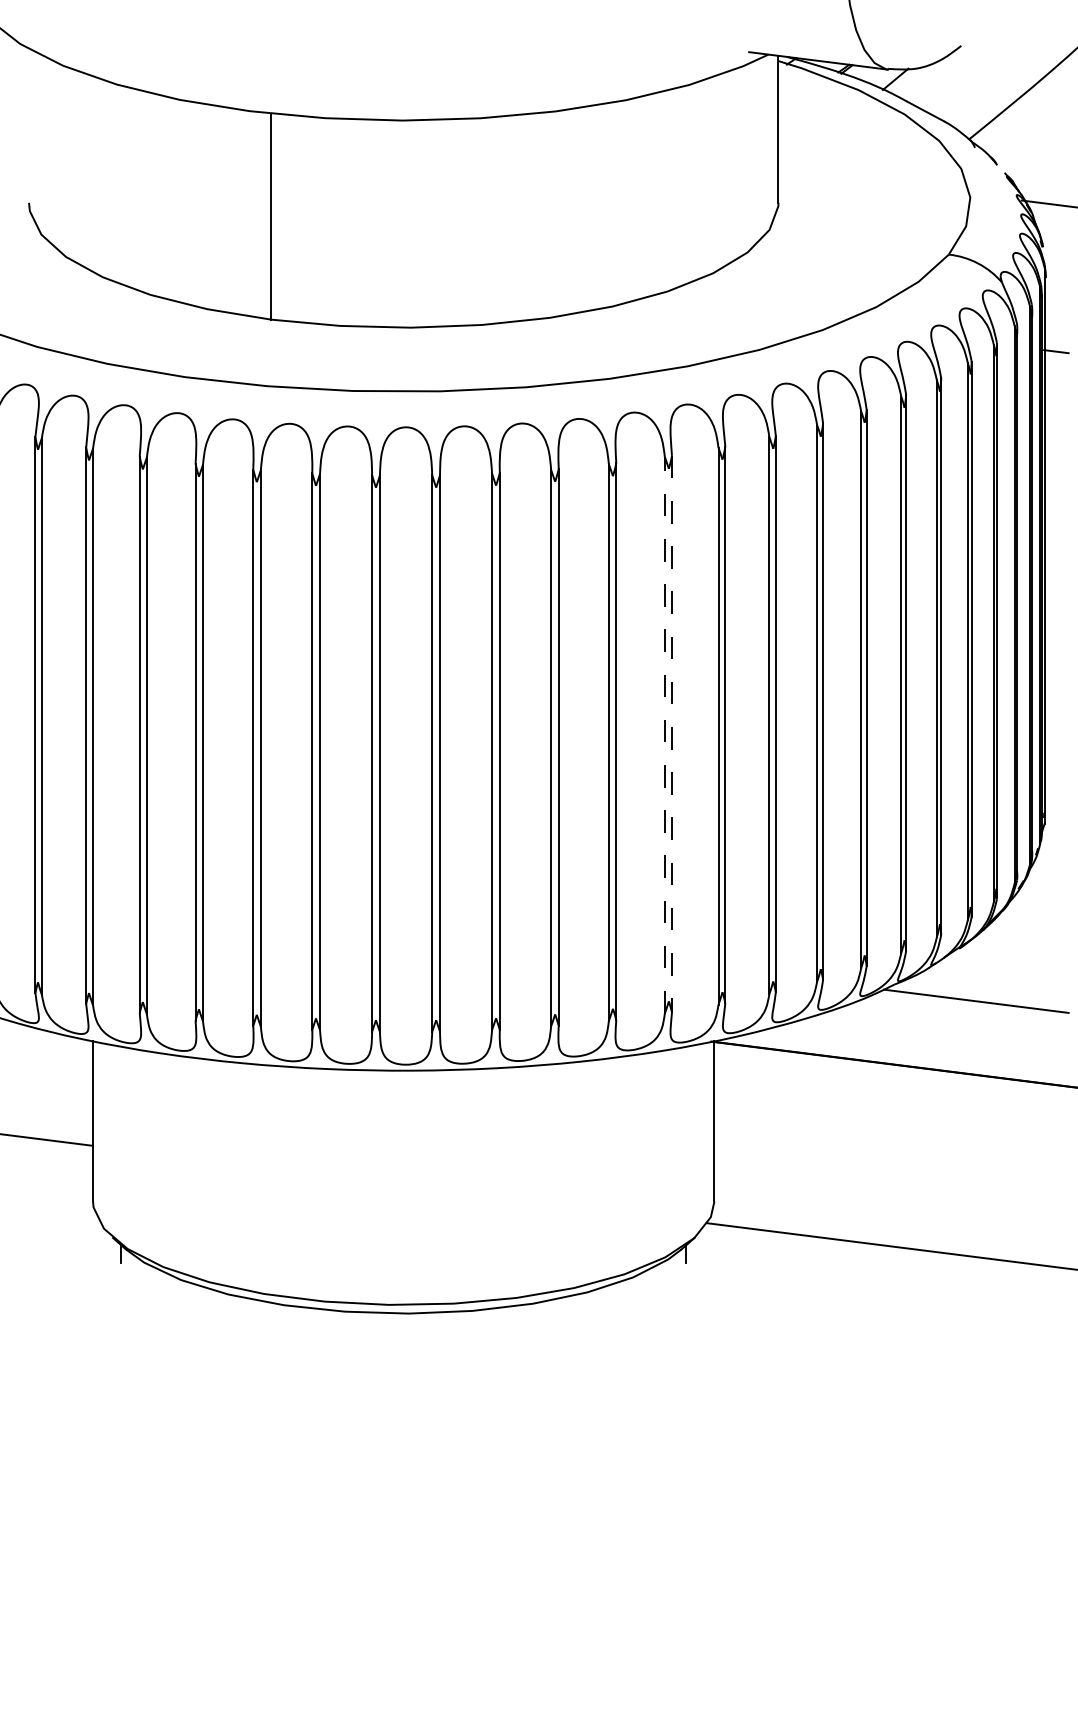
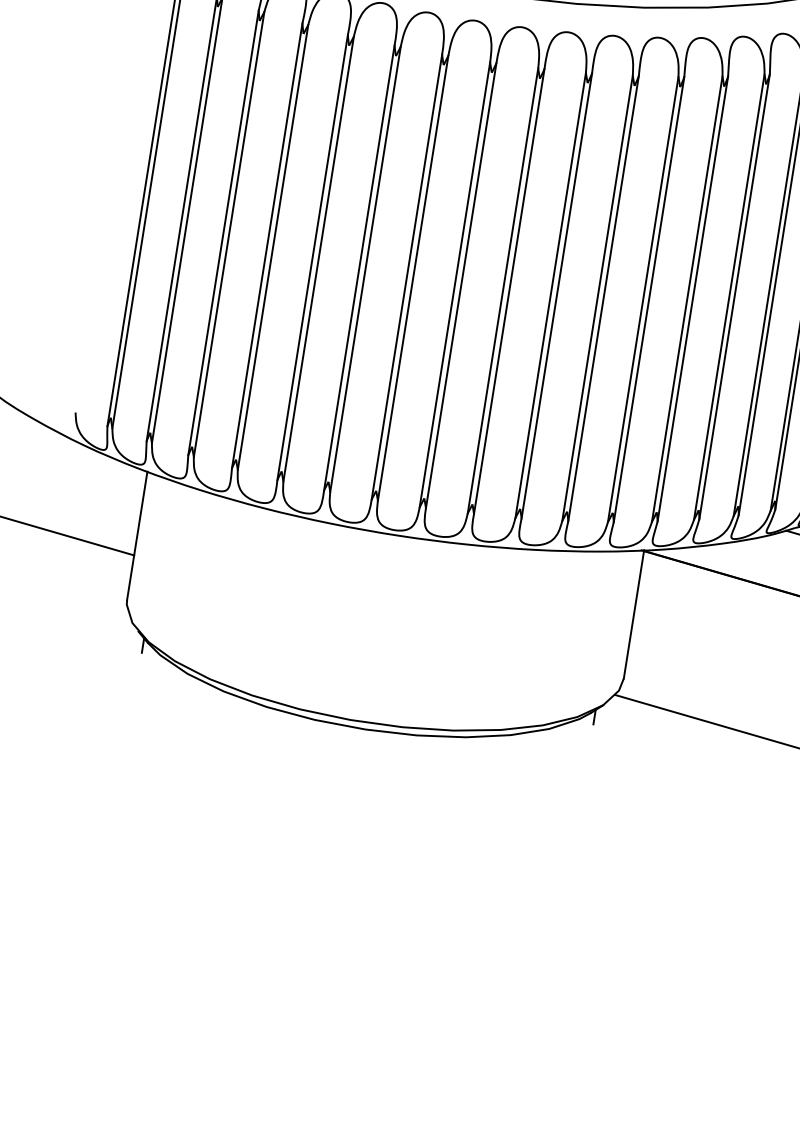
line: (664, 734) -> (643, 298), dashed -> solid
line: (671, 734) -> (648, 299), dashed -> solid

